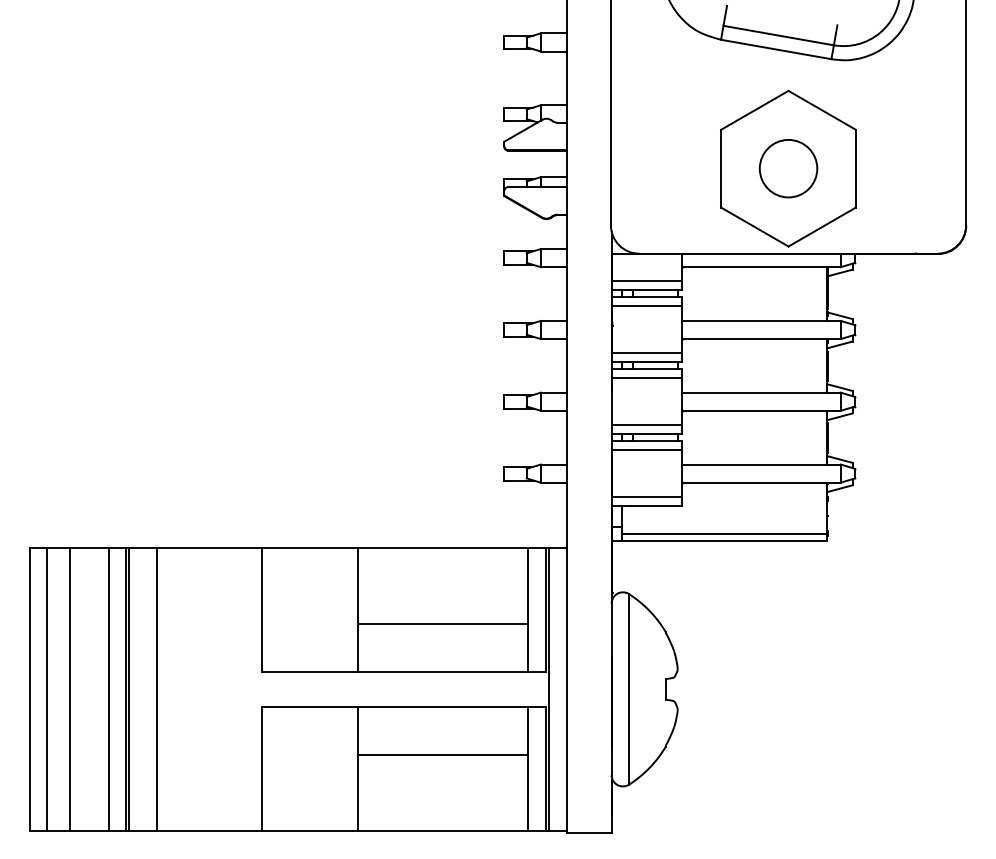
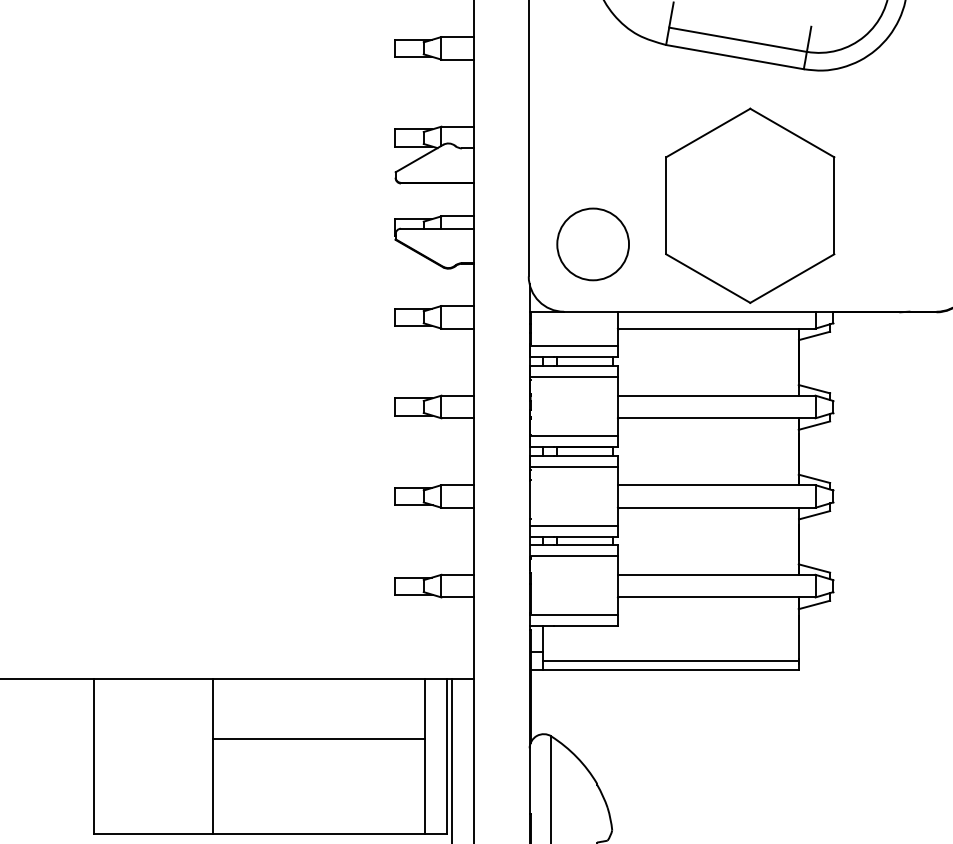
circle: (788, 168) -> (593, 244), moved
line: (442, 623) -> (318, 738), moved

